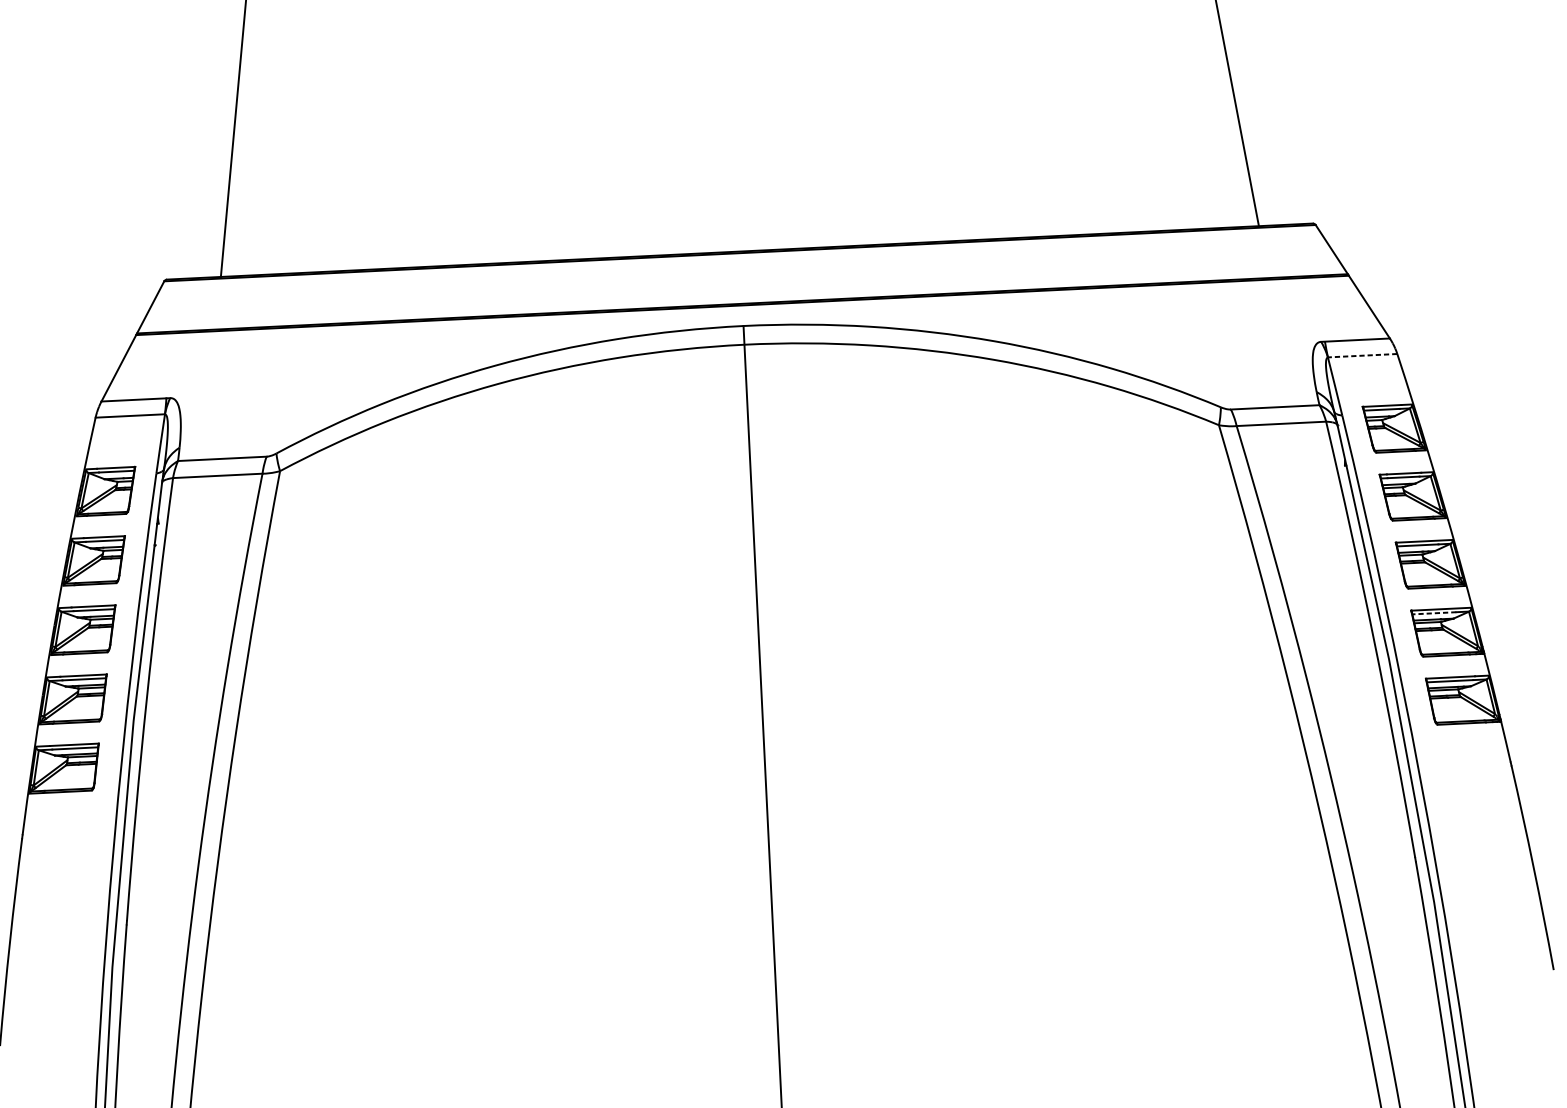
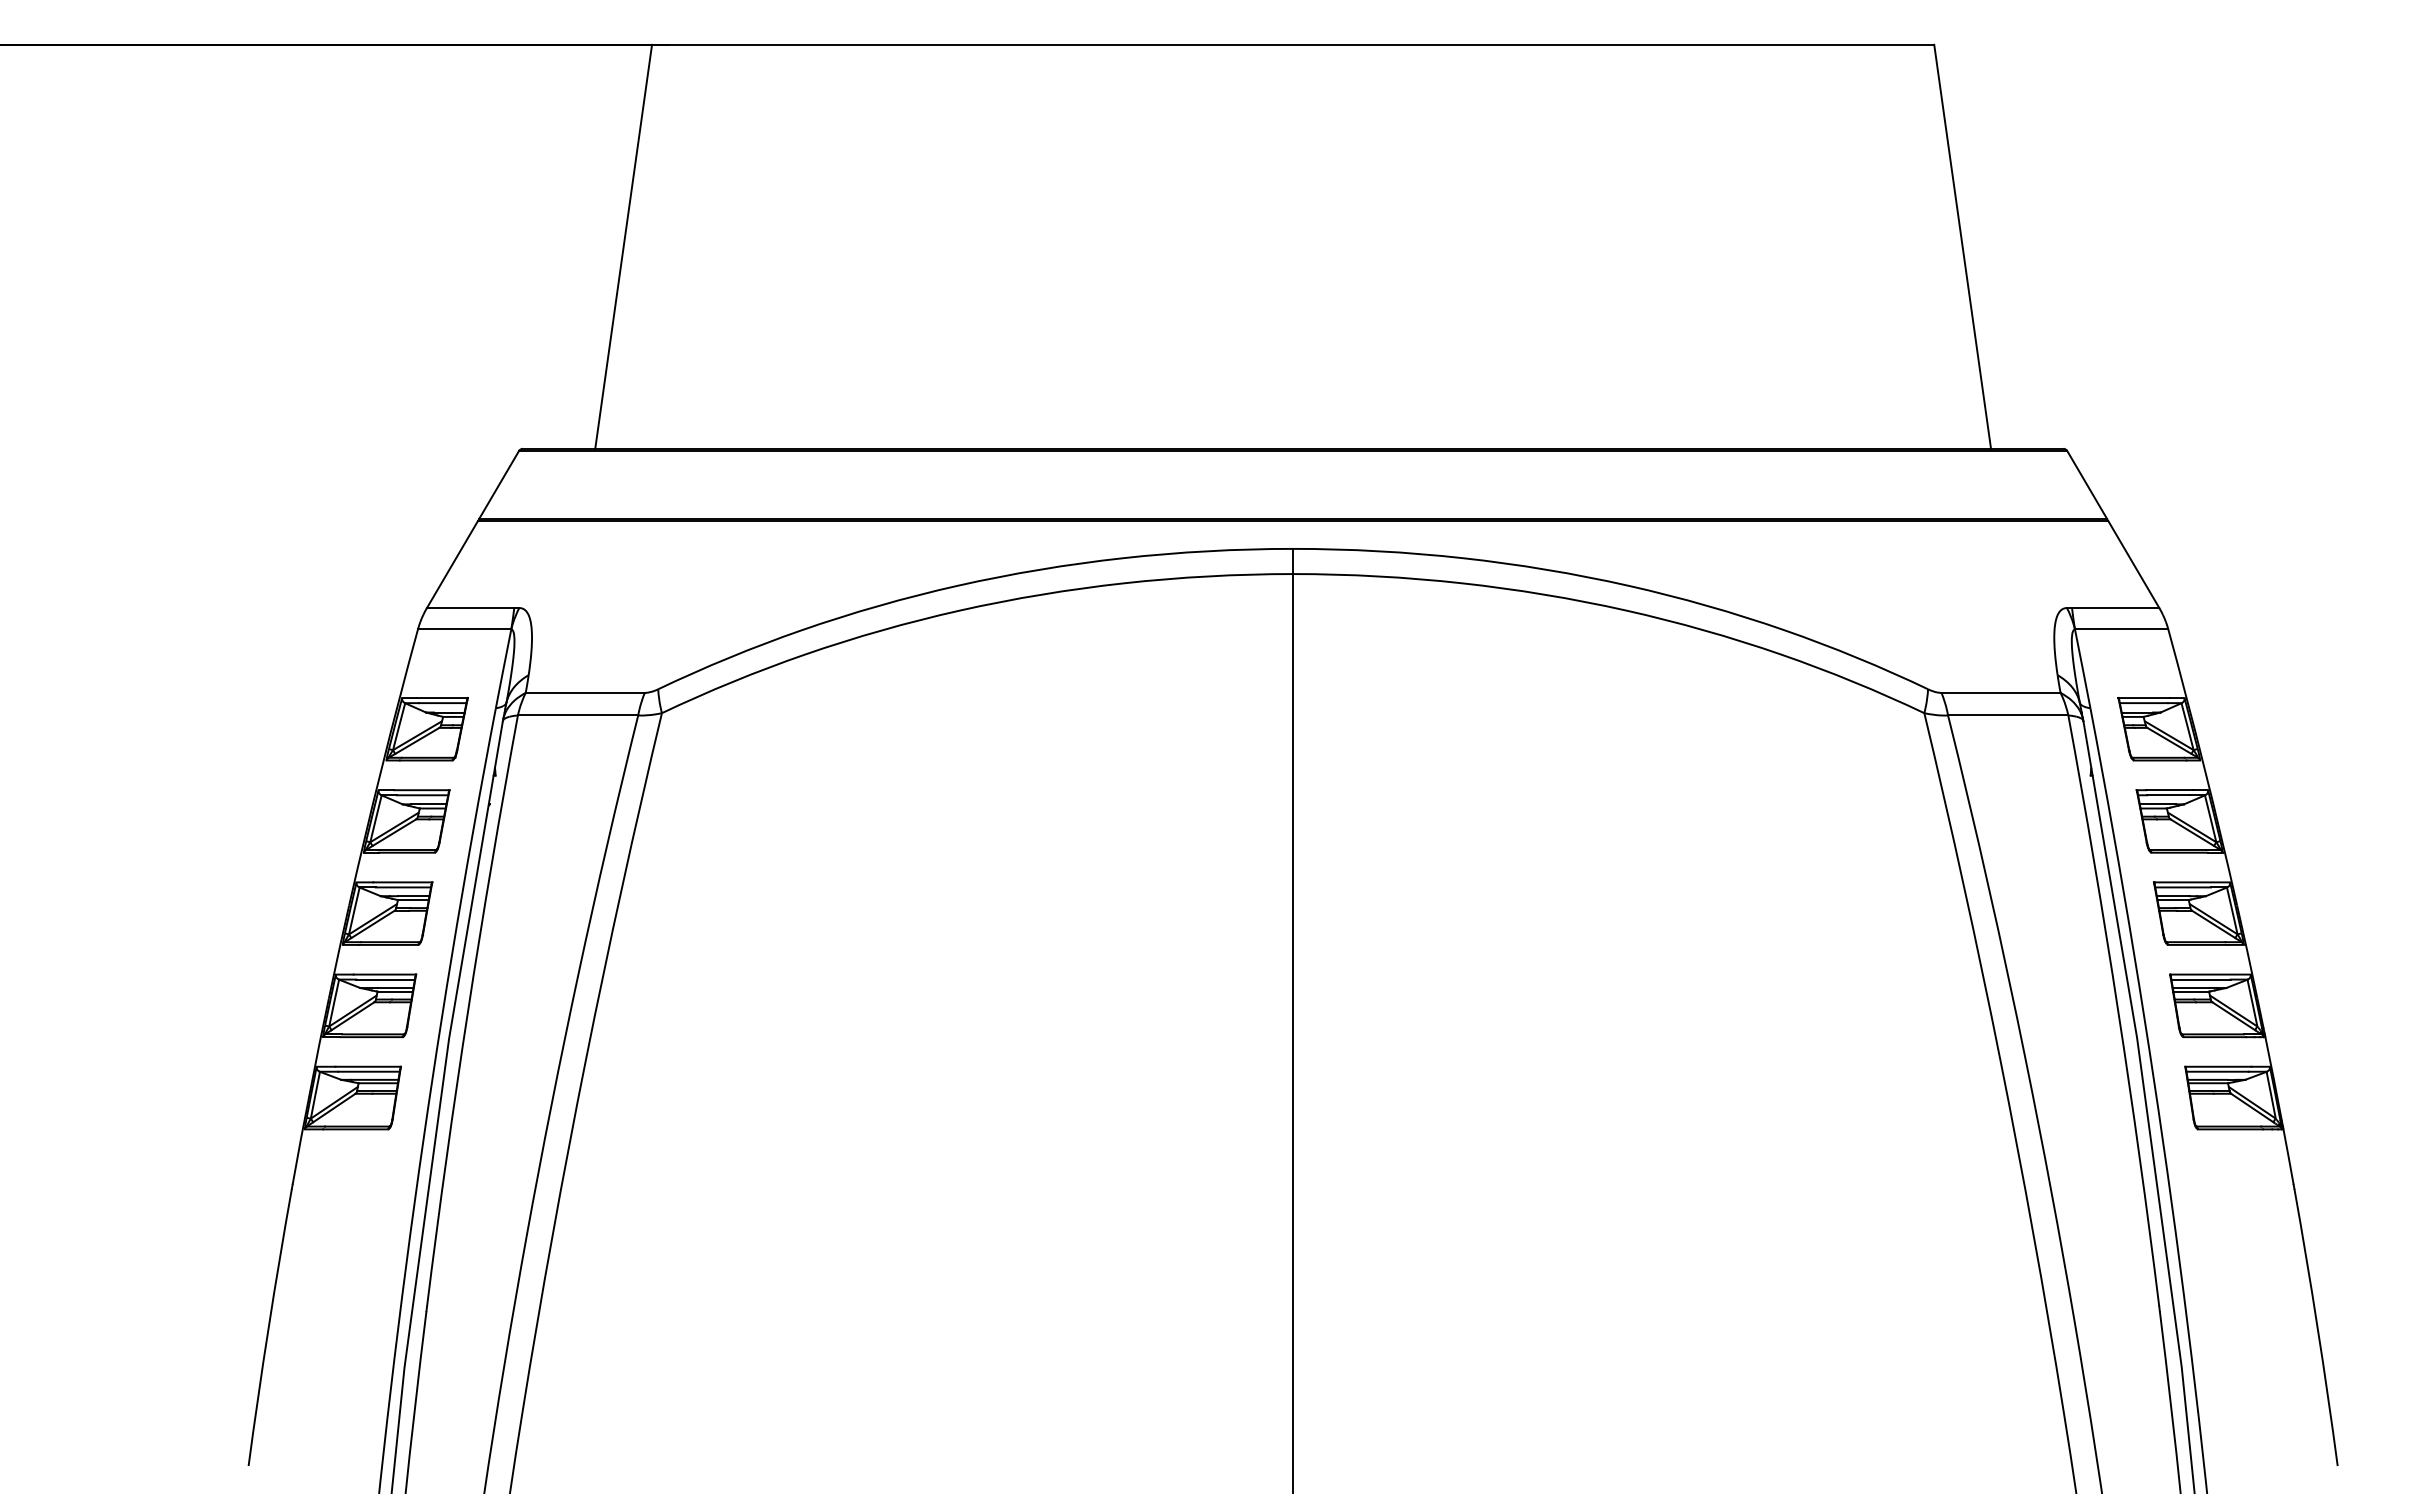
line: (1362, 355) -> (2121, 629), dashed -> solid
line: (1434, 613) -> (2200, 979), dashed -> solid

